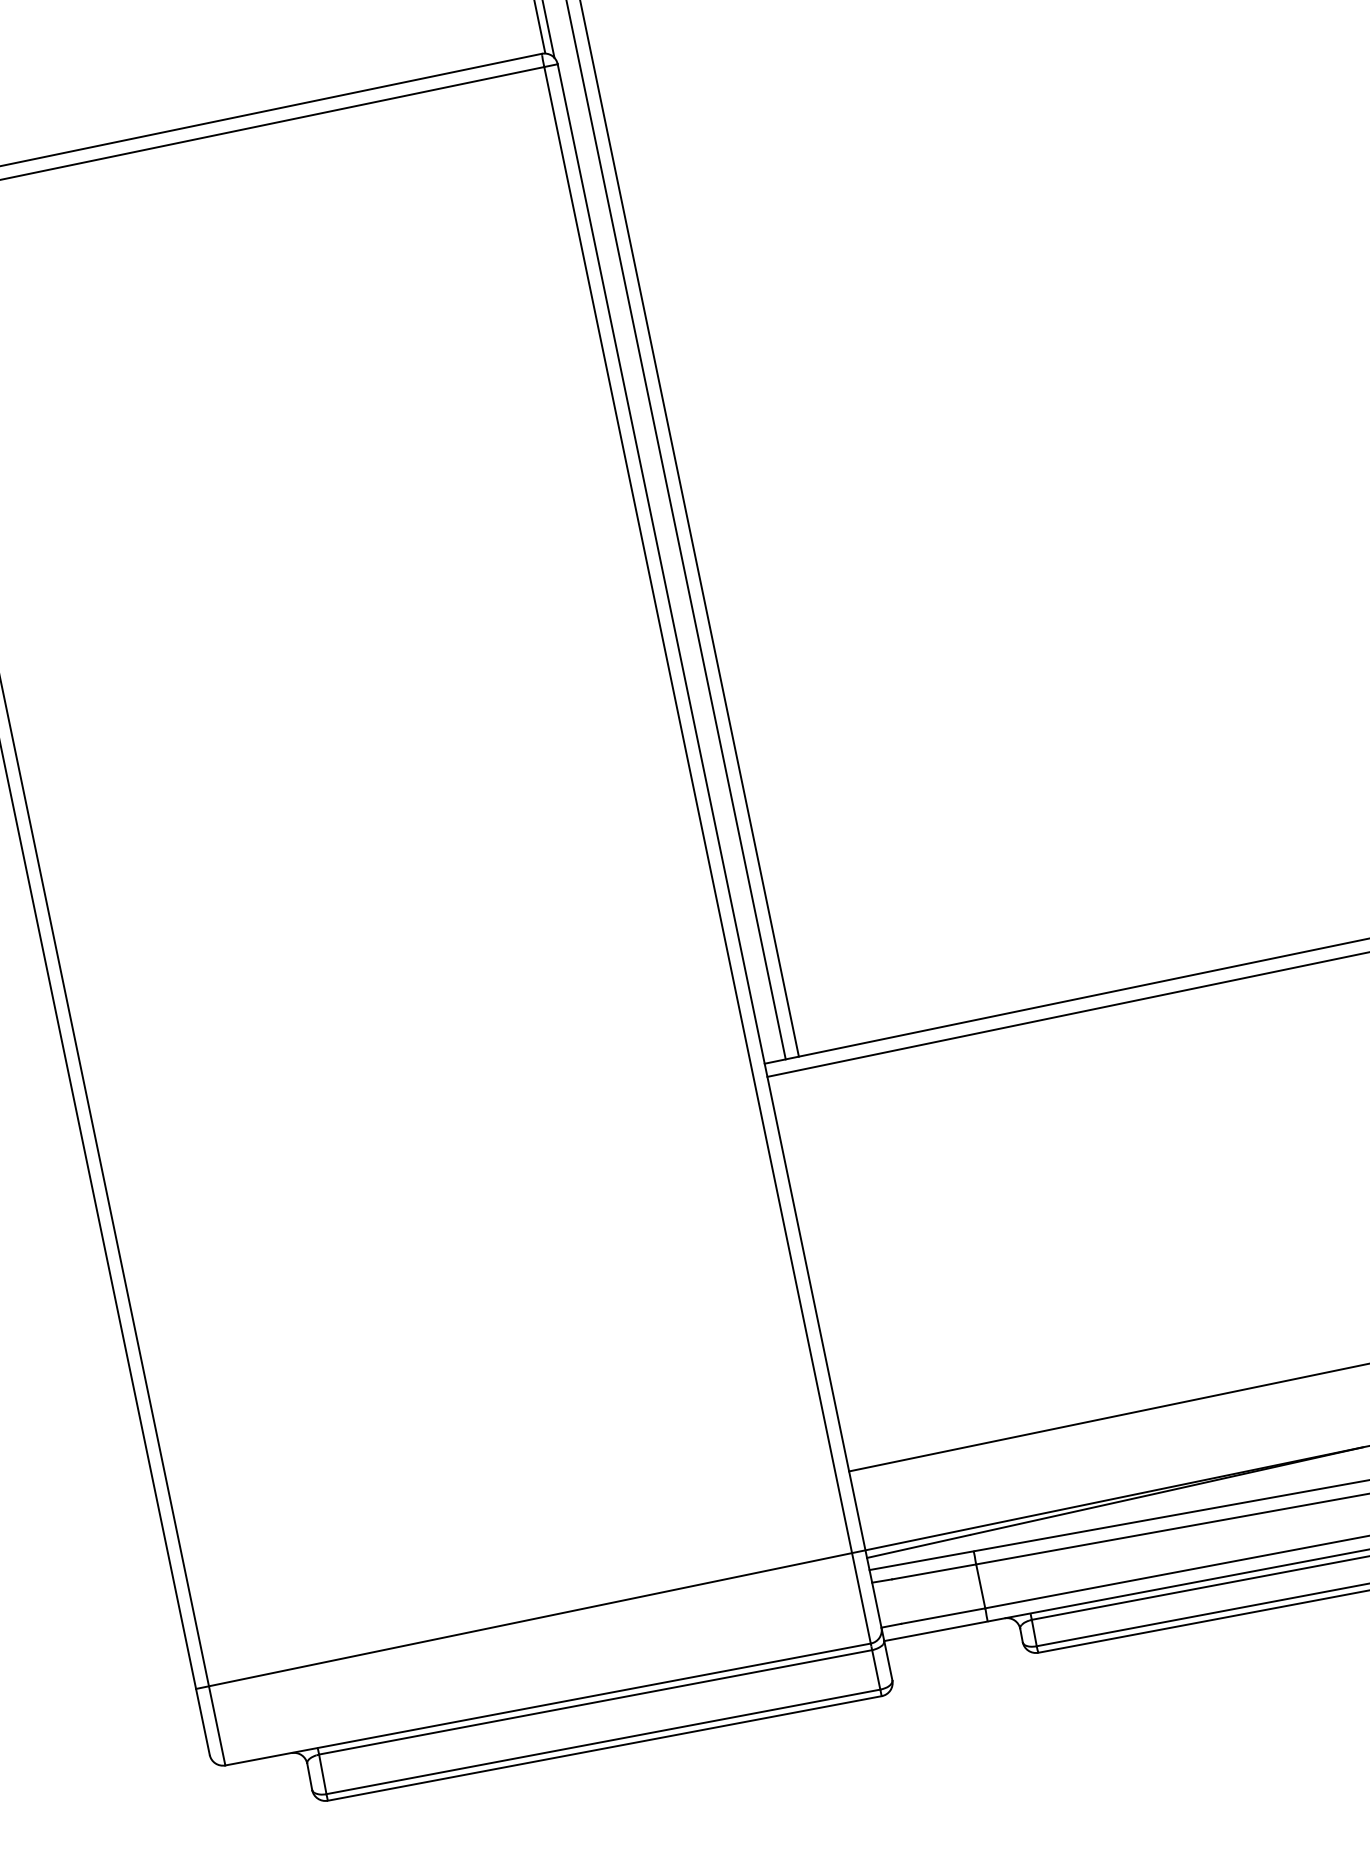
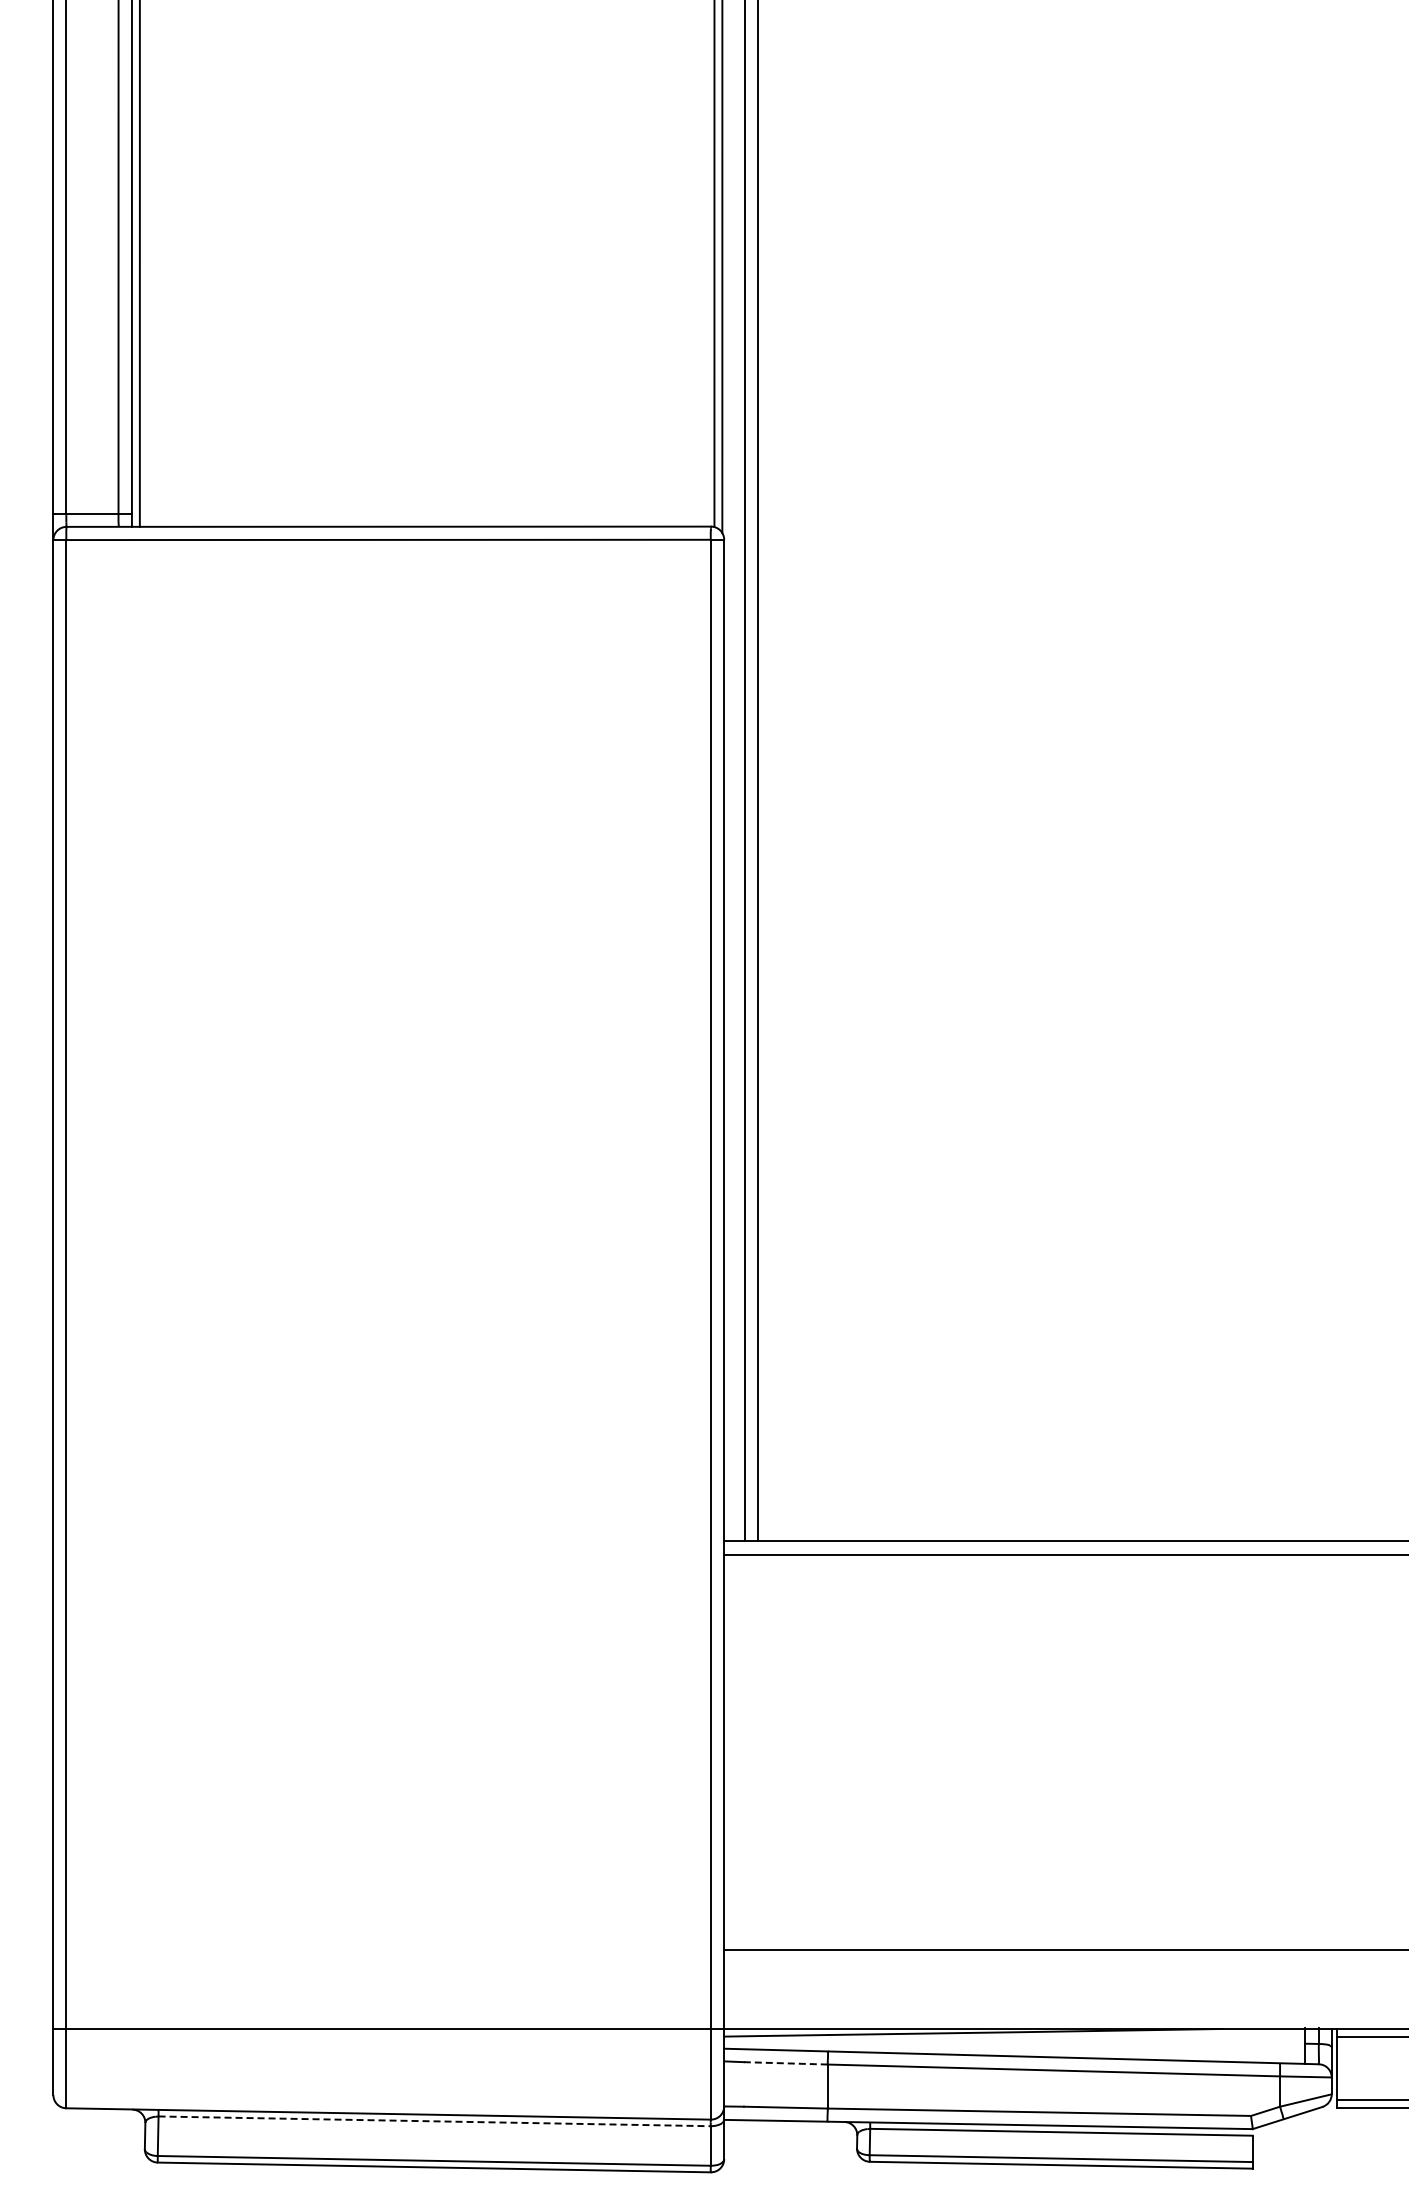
line: (933, 1572) -> (785, 2063), solid -> dashed
line: (596, 1702) -> (435, 2121), solid -> dashed

